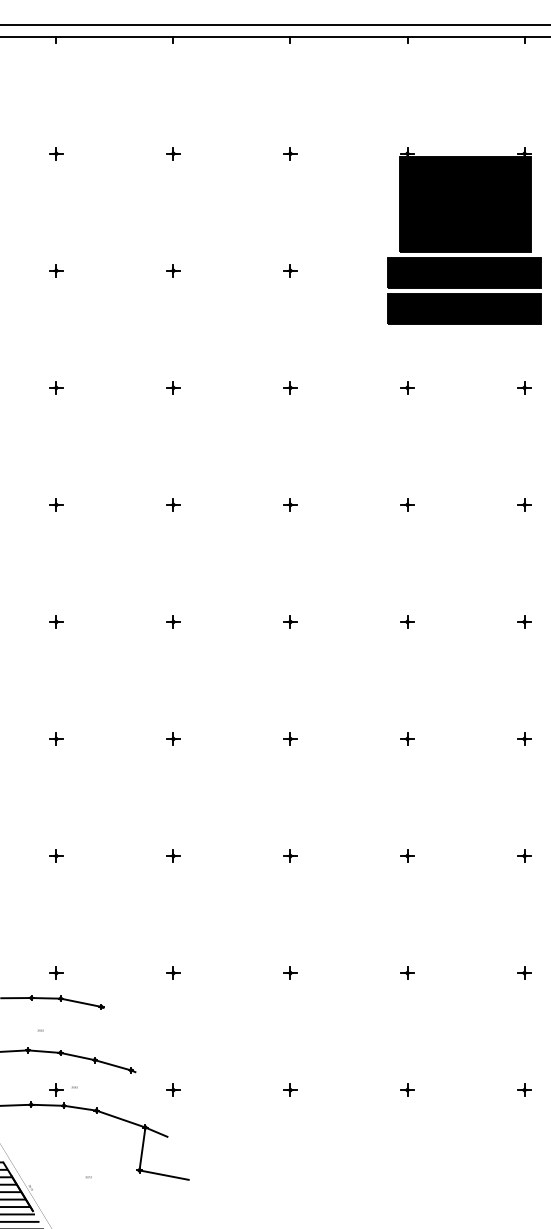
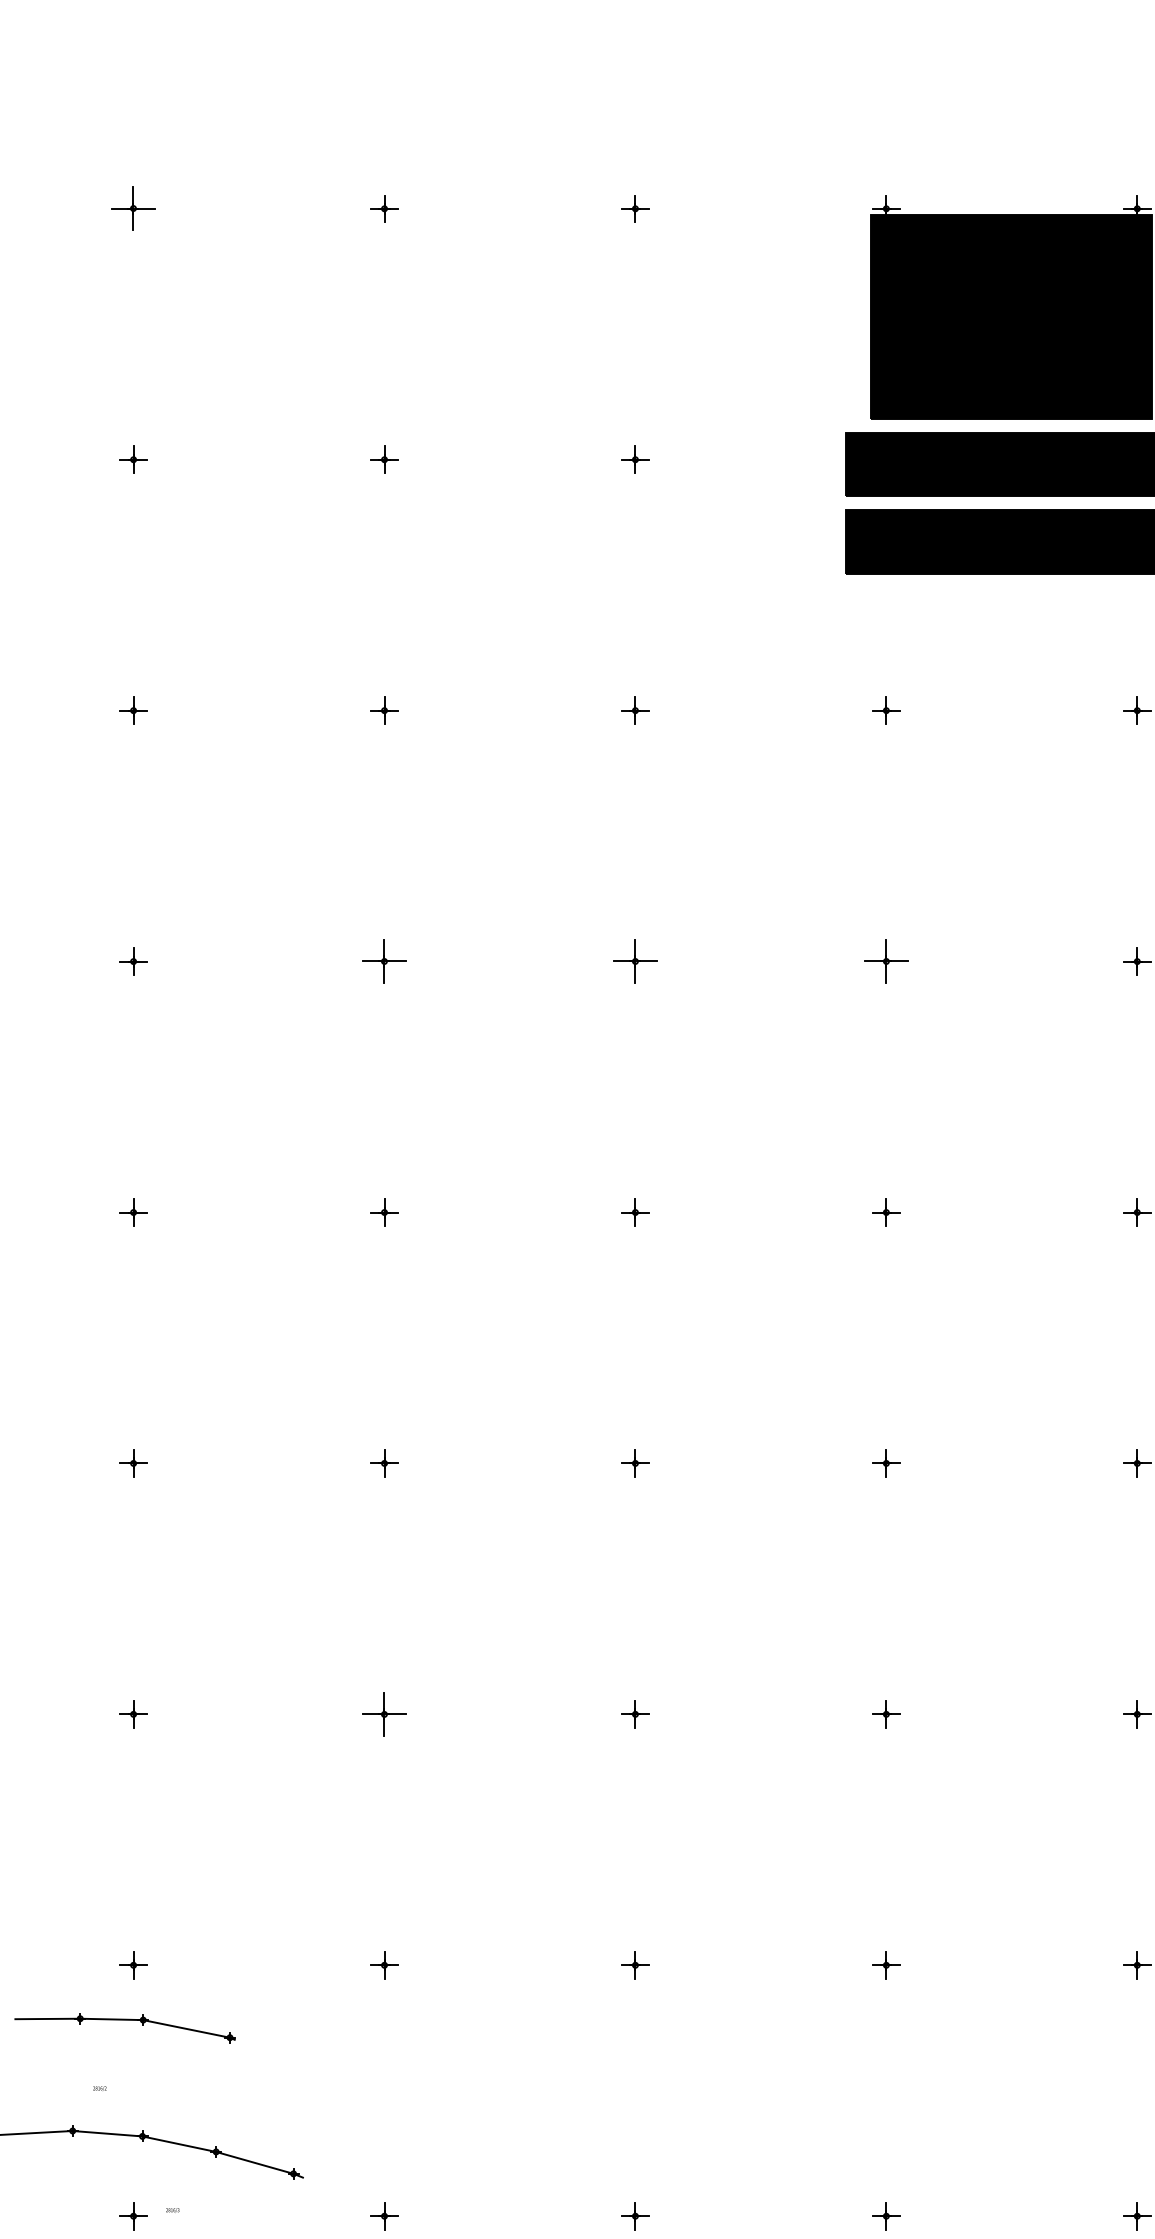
part: (56, 153) -> (133, 208), size x1.6
part: (173, 504) -> (384, 960), size x1.6
part: (290, 504) -> (635, 960), size x1.6
part: (407, 504) -> (886, 960), size x1.6
part: (173, 855) -> (384, 1713), size x1.6

